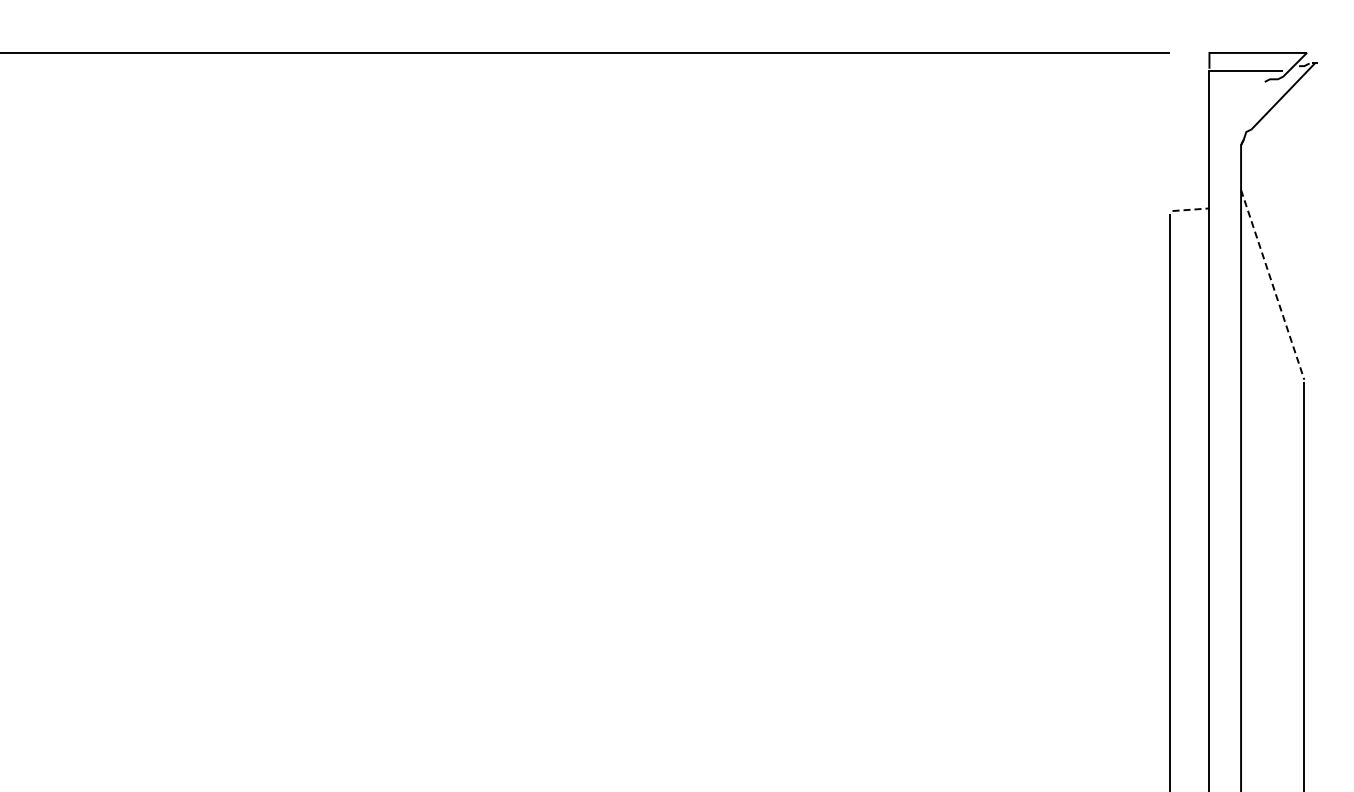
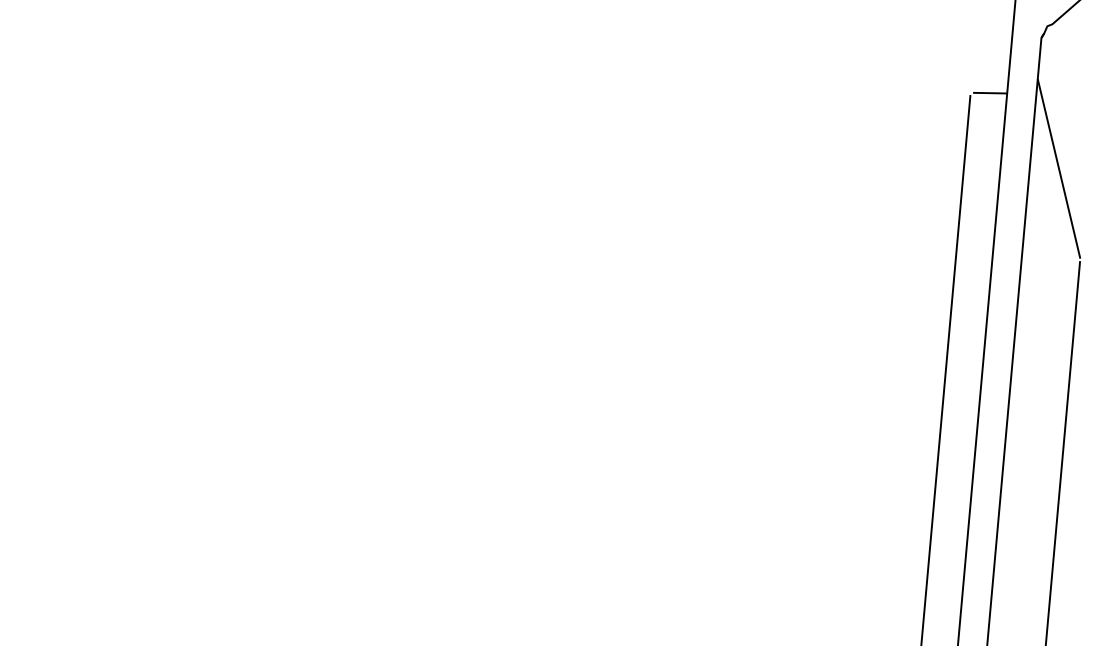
line: (1191, 209) -> (990, 92), dashed -> solid
line: (1272, 284) -> (1058, 168), dashed -> solid

